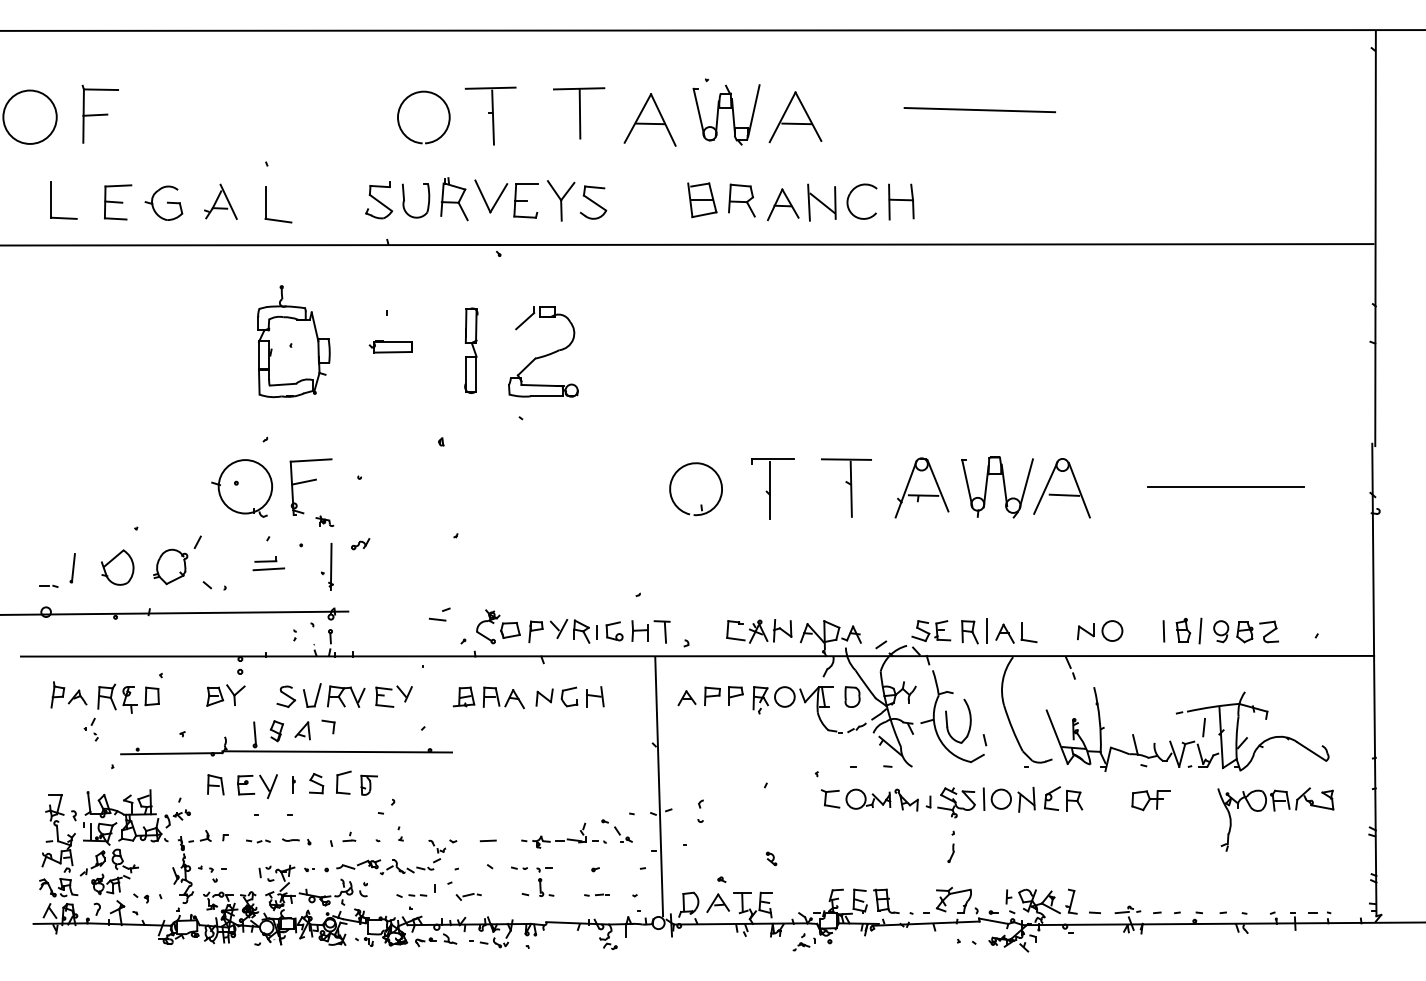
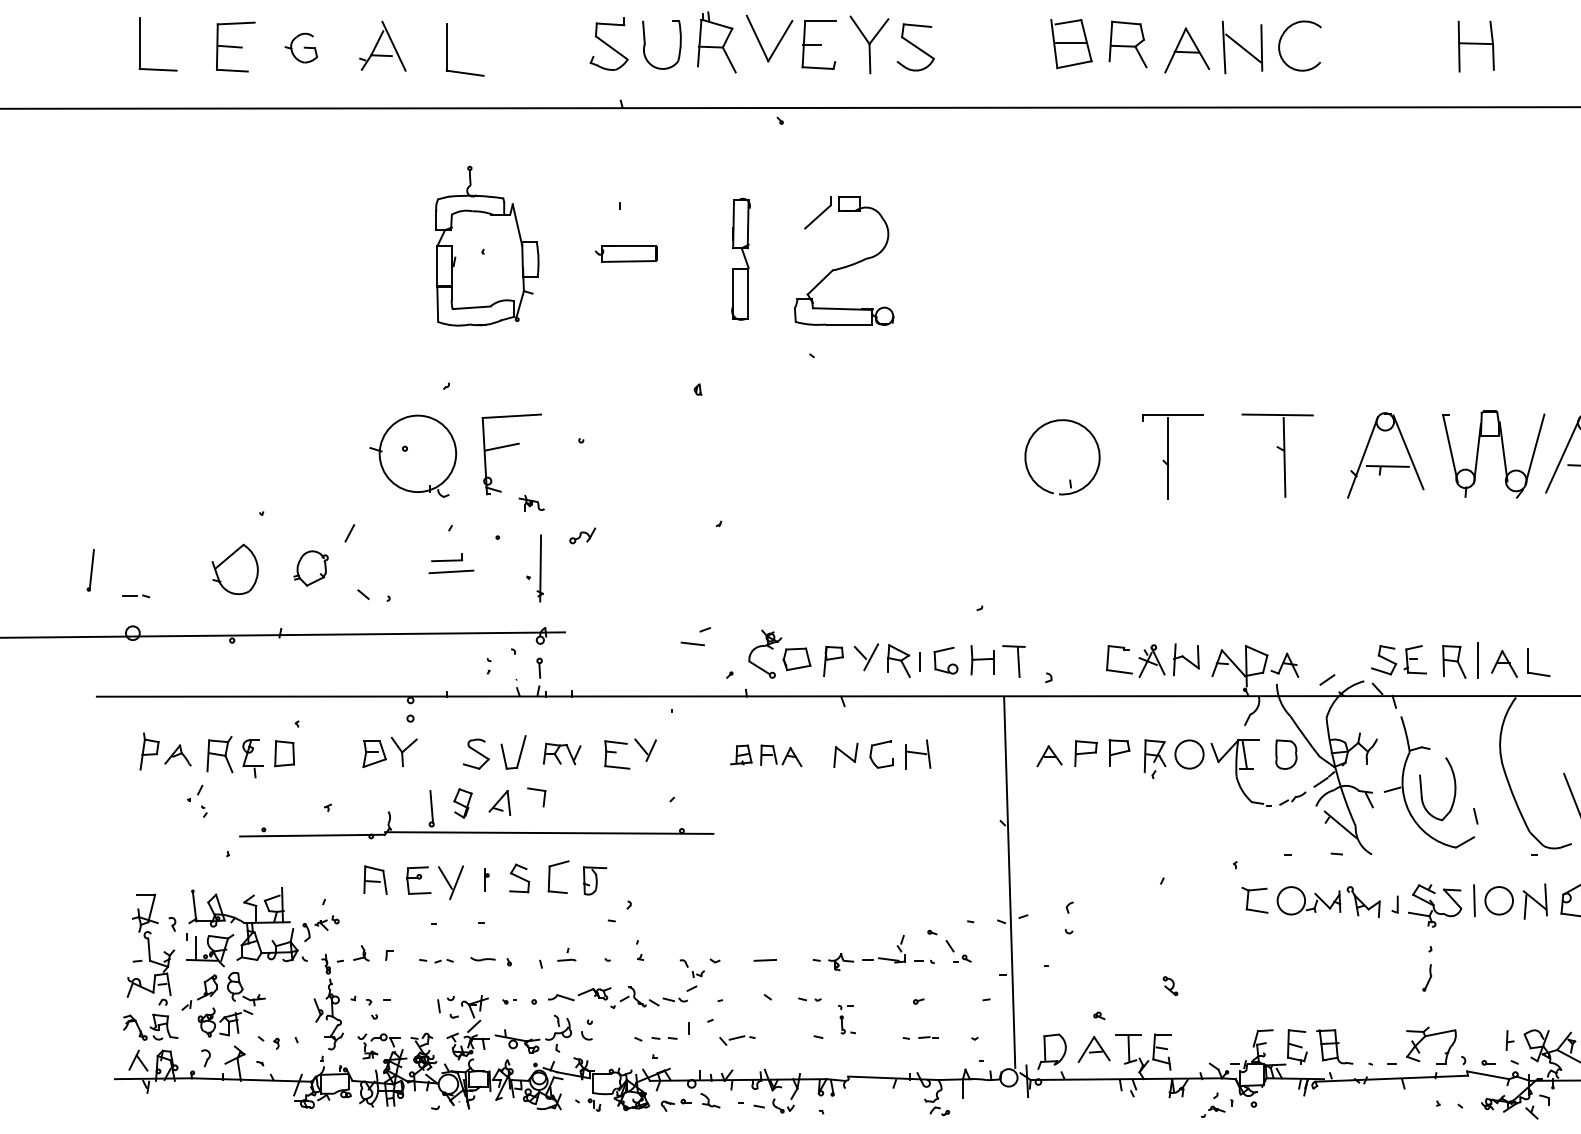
part: (901, 201) -> (1476, 45), moved
part: (163, 202) -> (300, 47), size x0.6
part: (170, 566) -> (310, 567), size x0.7
part: (72, 568) -> (90, 570), moved
part: (346, 696) -> (562, 753), size x0.7
part: (488, 697) -> (765, 755), size x0.7
part: (545, 882) -> (847, 1019), size x0.7

